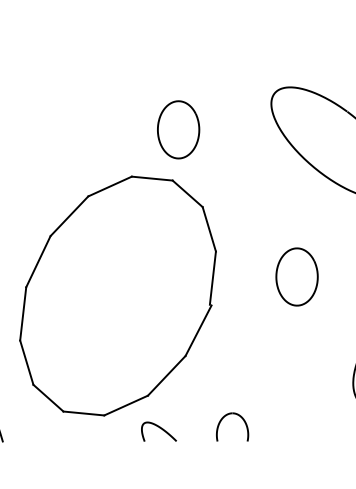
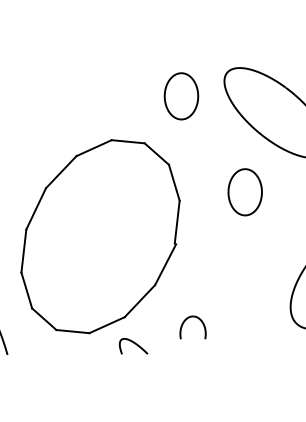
curve: (197, 123) -> (196, 91), moved
curve: (277, 277) -> (229, 192), moved
part: (224, 418) -> (186, 320), moved

